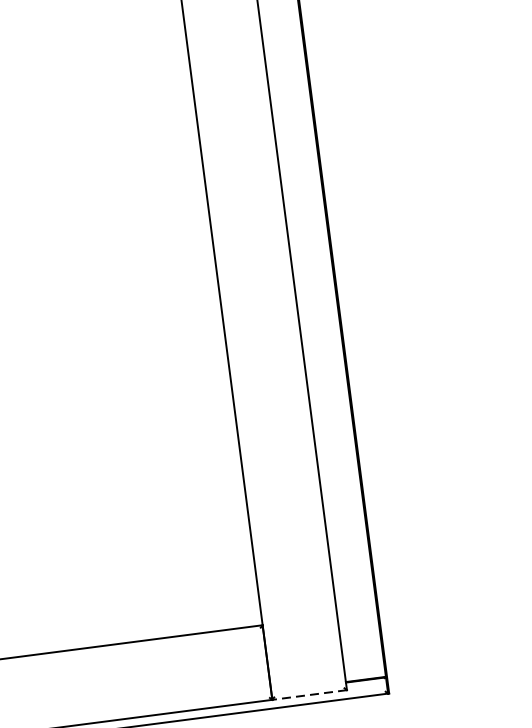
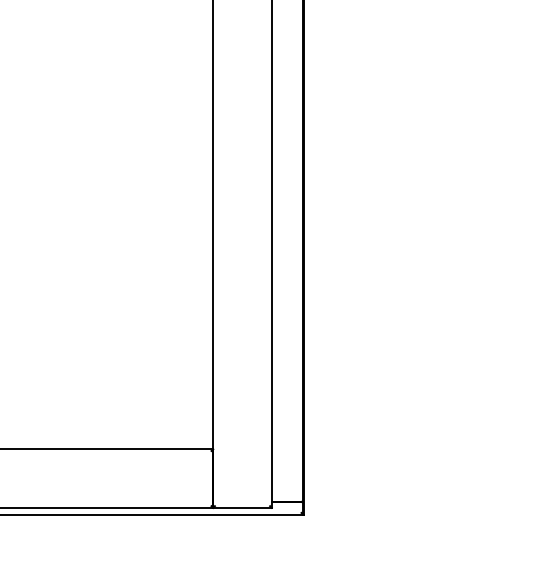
line: (309, 694) -> (242, 507), dashed -> solid

